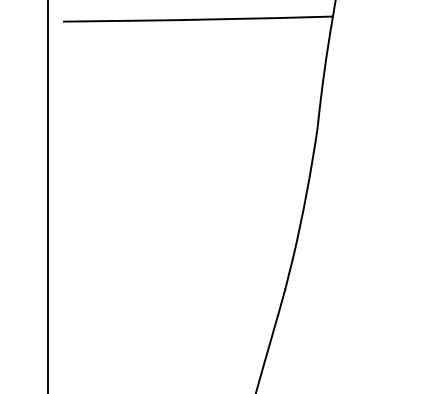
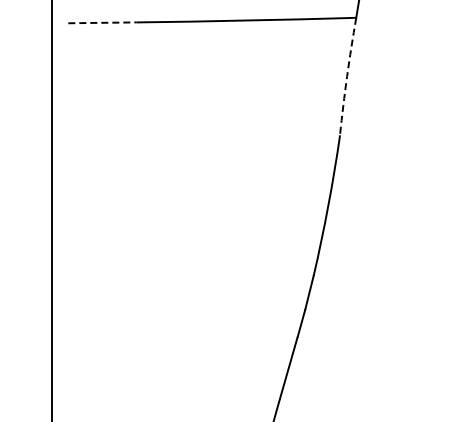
line: (95, 20) -> (102, 22), solid -> dashed
arc: (324, 71) -> (347, 76), solid -> dashed

